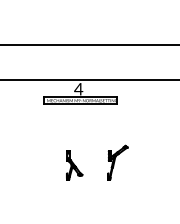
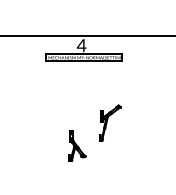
part: (117, 162) -> (110, 123), moved
part: (74, 165) -> (77, 146), moved

